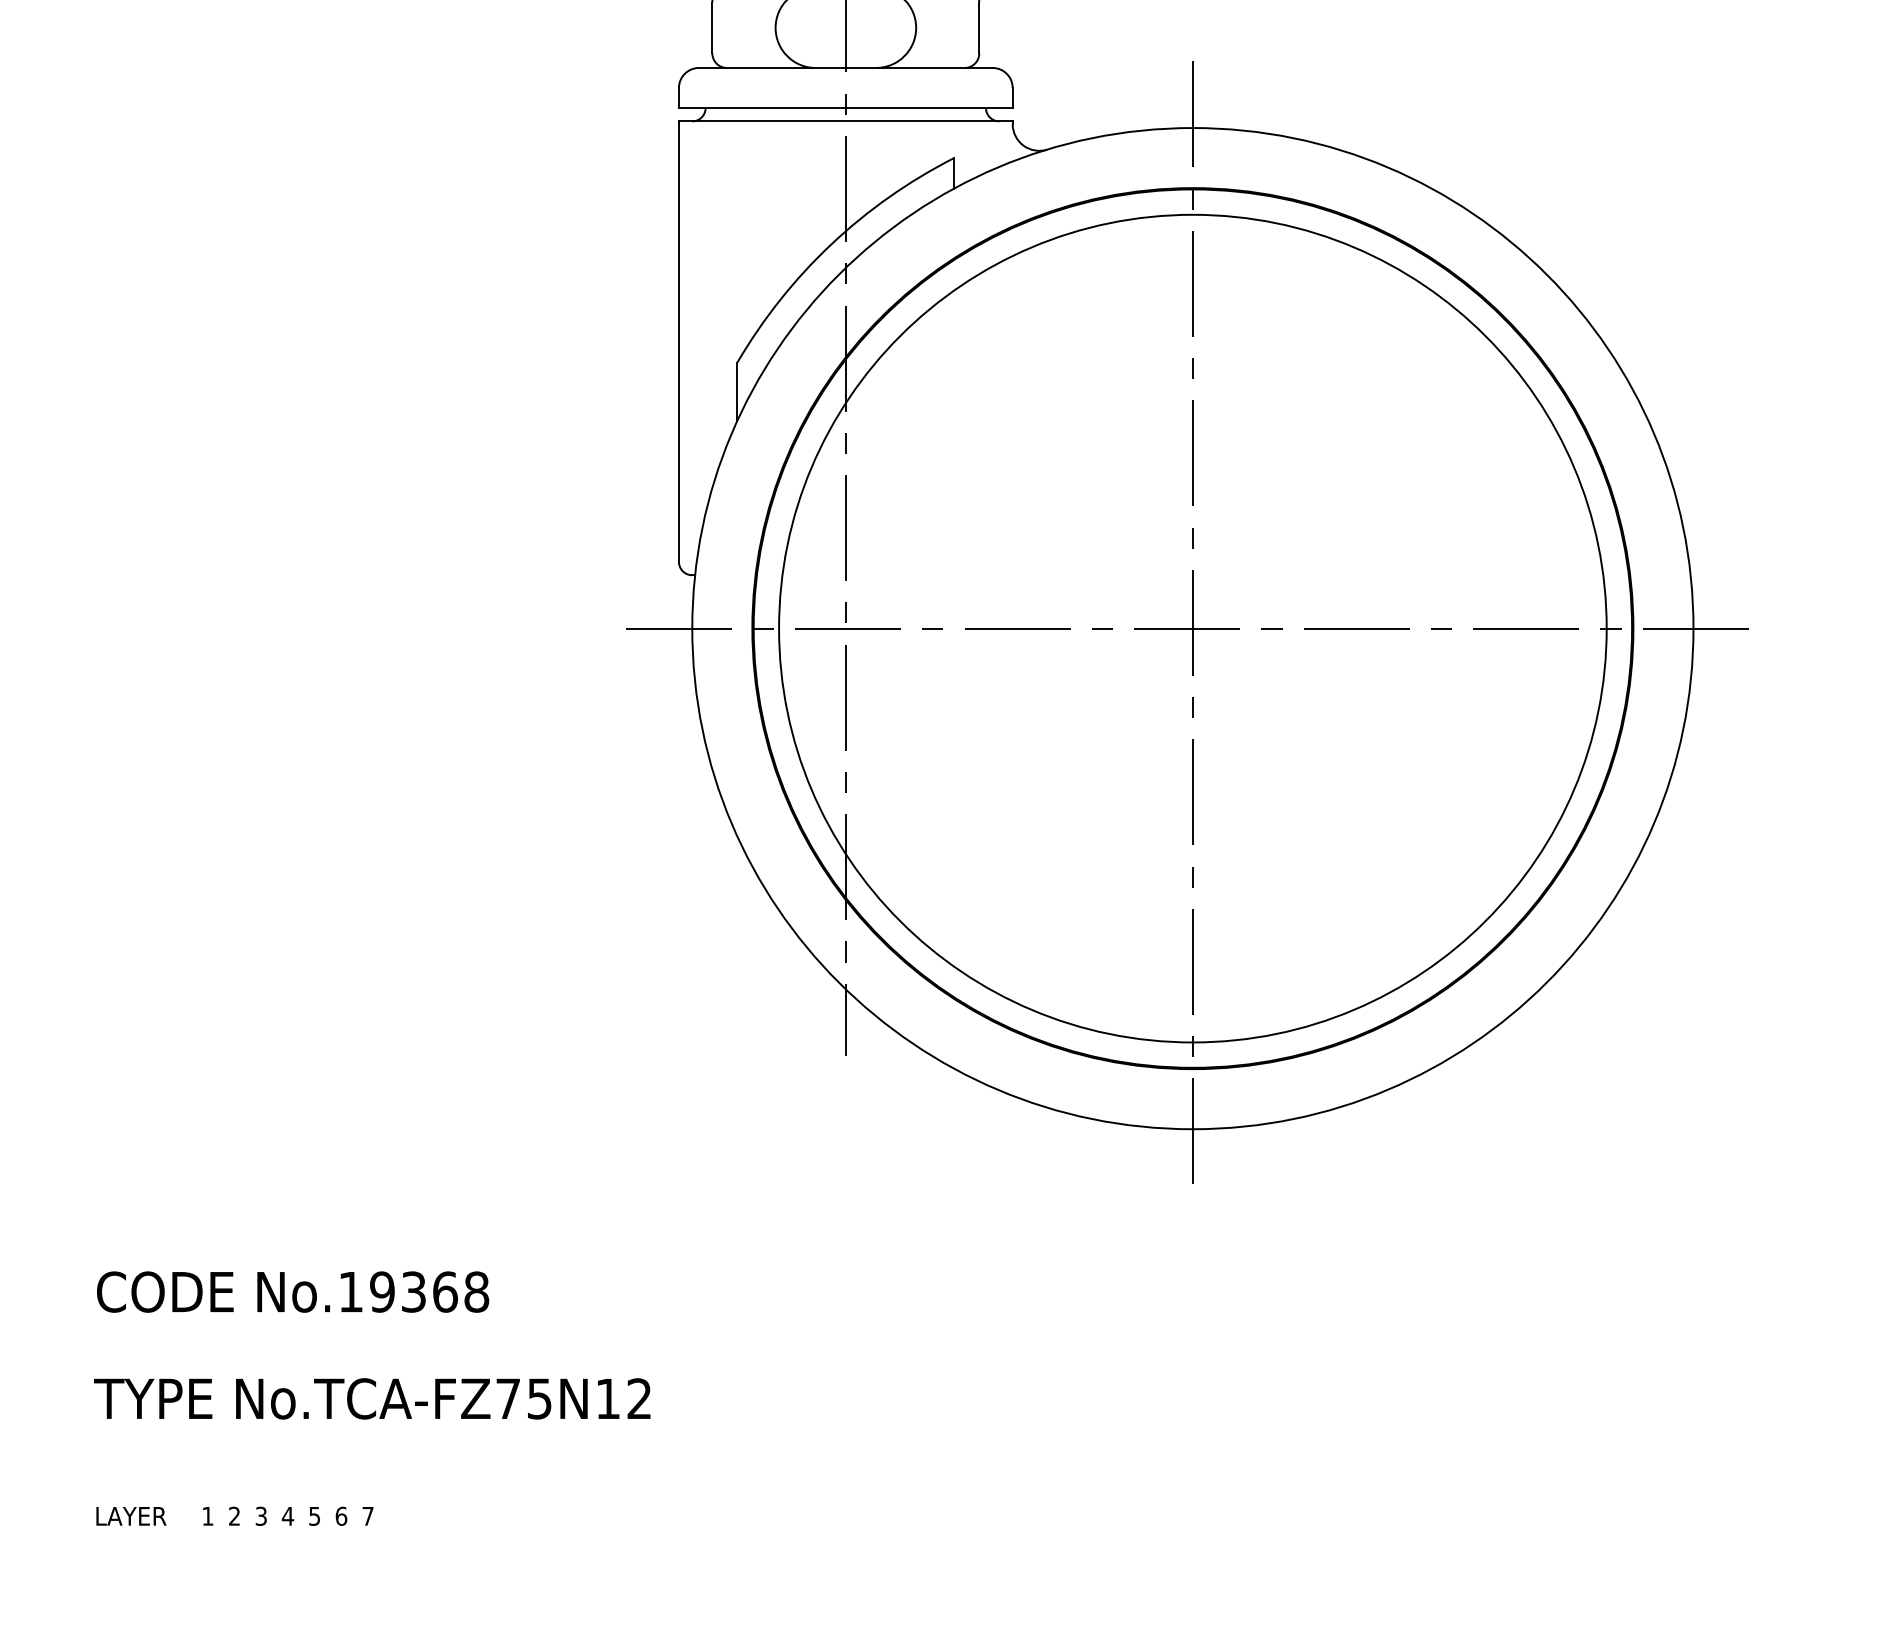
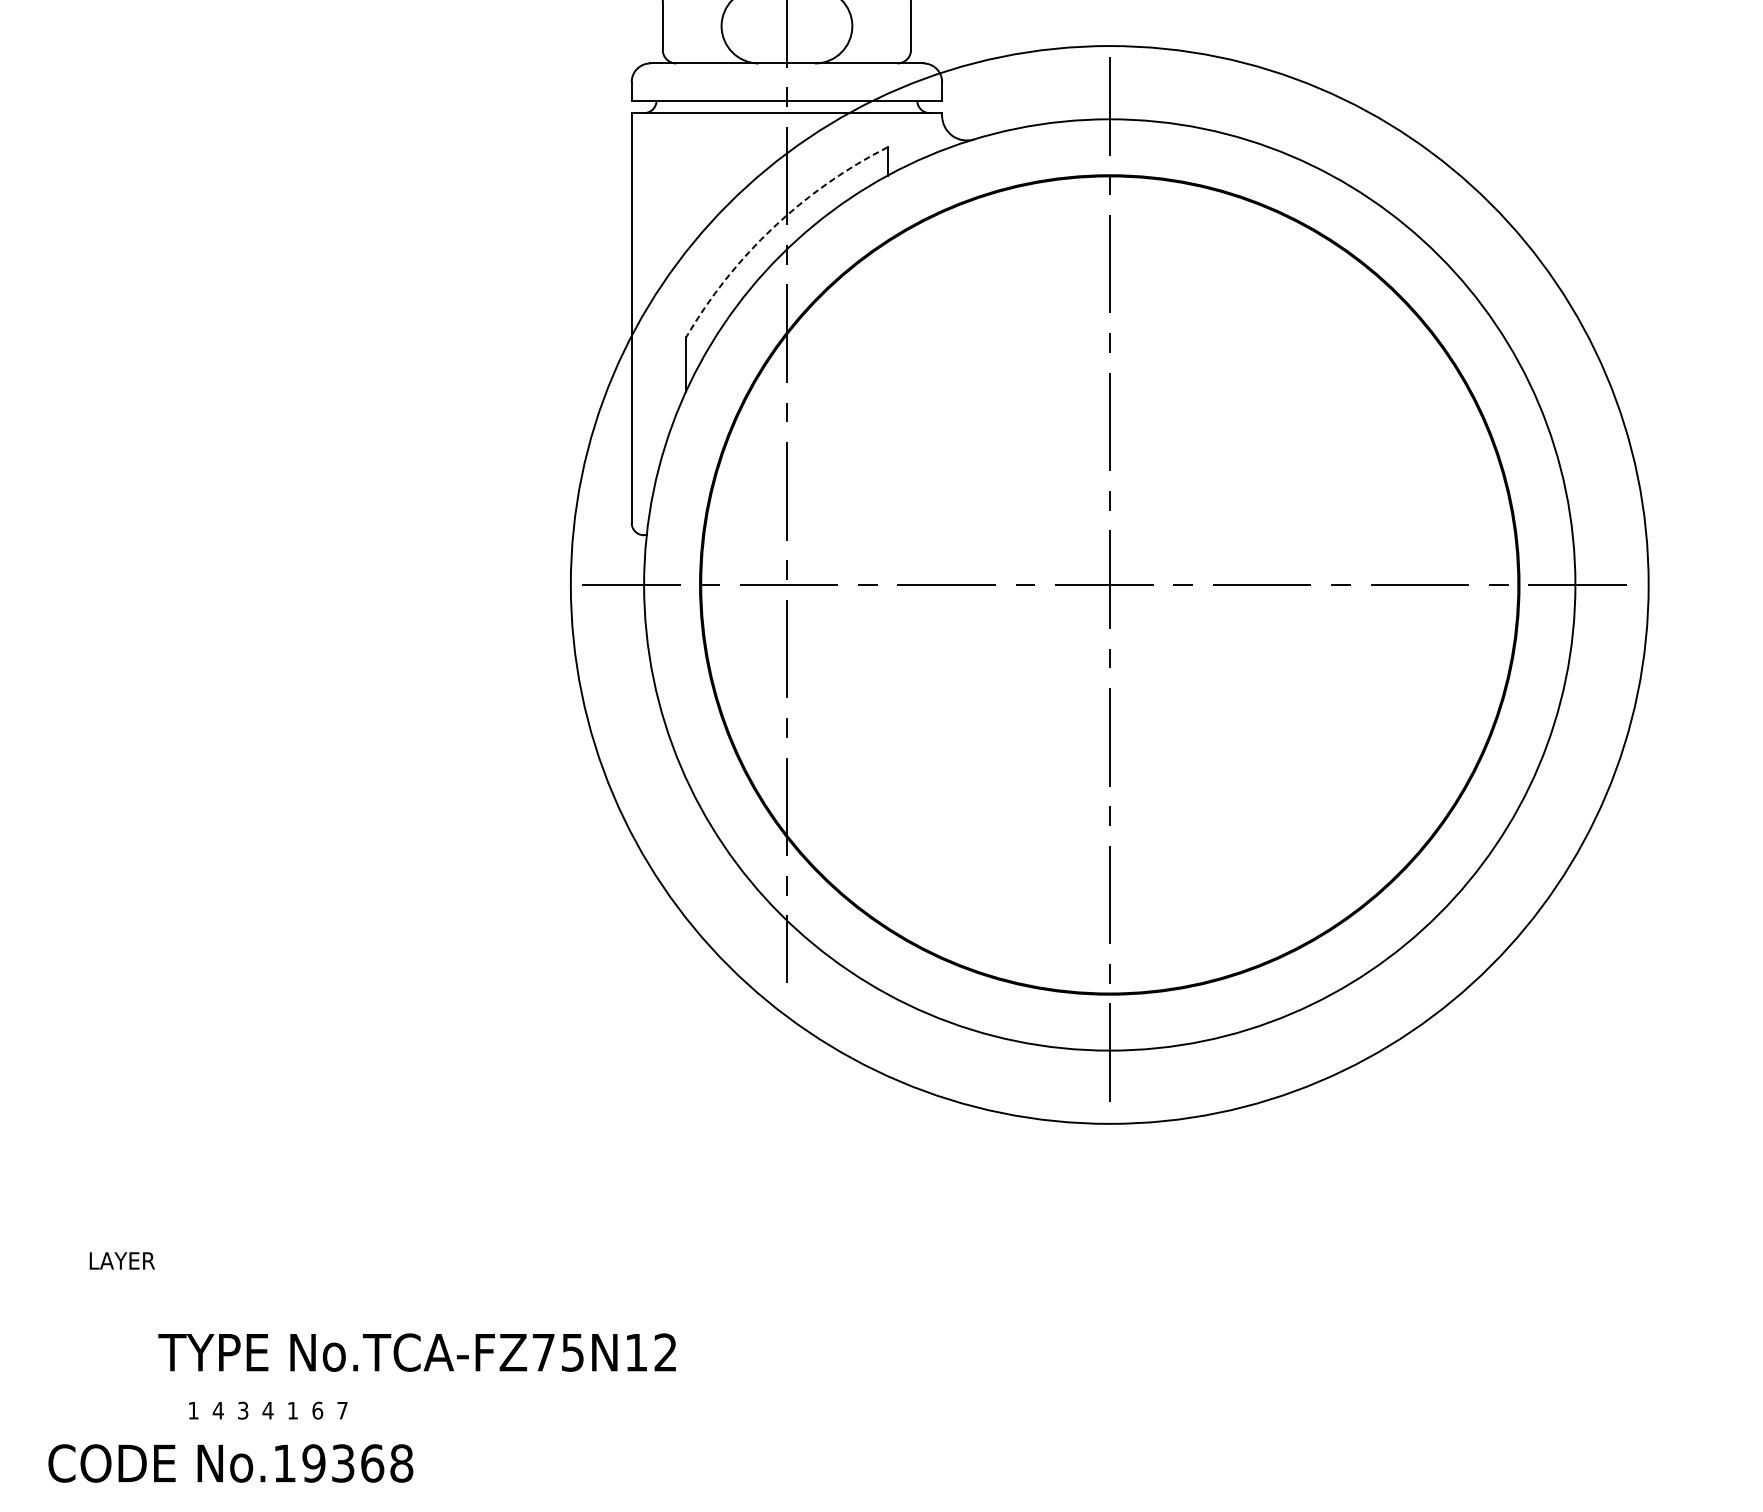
arc: (831, 244) -> (773, 227), solid -> dashed
circle: (1192, 628) -> (1109, 584), size x1.4
text: (293, 1291) -> (231, 1462), moved
text: (372, 1398) -> (417, 1352), moved
text: (234, 1515) -> (218, 1409), 2 -> 4
text: (131, 1516) -> (122, 1261), moved
text: (314, 1516) -> (292, 1410), 5 -> 1

